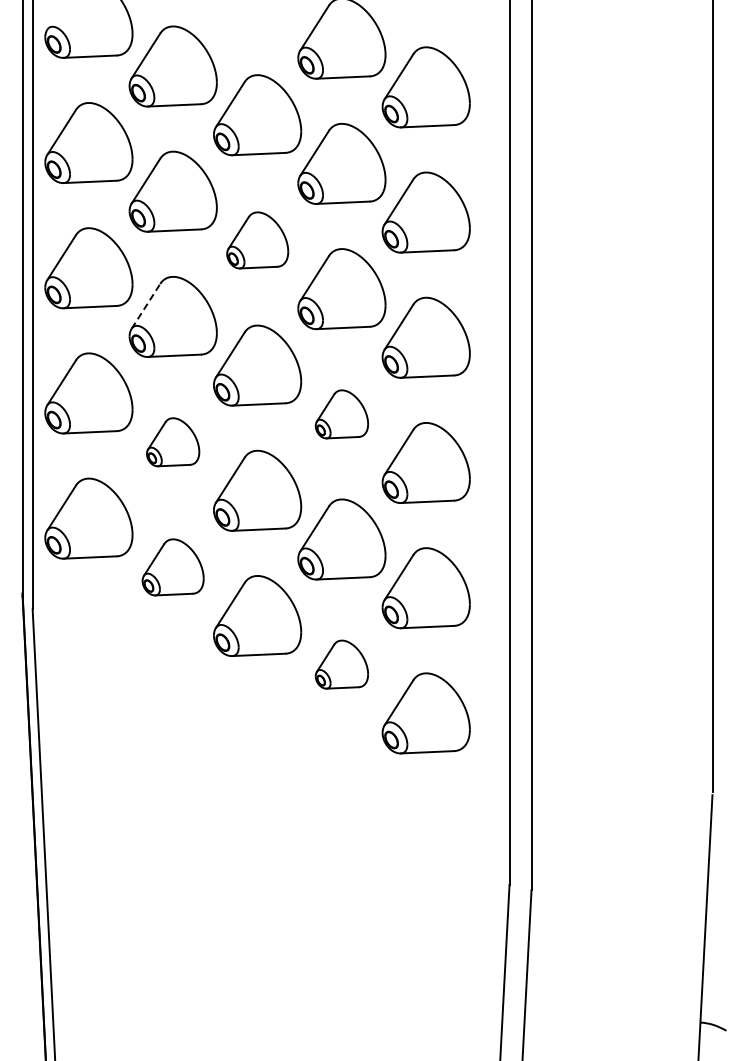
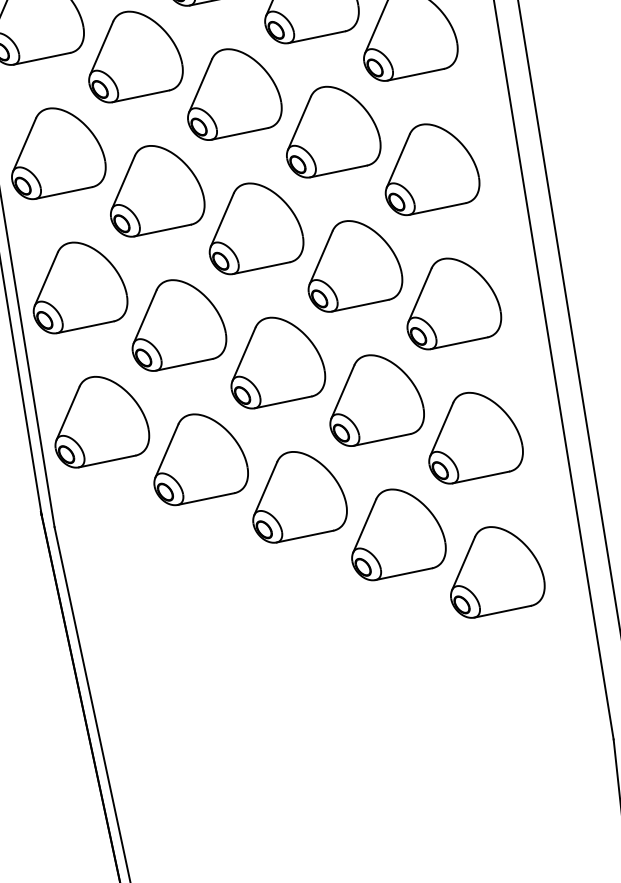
part: (257, 240) -> (231, 92), size x1.43
line: (145, 306) -> (122, 182), dashed -> solid
part: (341, 414) -> (351, 264), size x1.67
part: (172, 442) -> (175, 323), size x1.67
part: (172, 567) -> (197, 457), size x1.43
part: (341, 664) -> (395, 532), size x1.67

